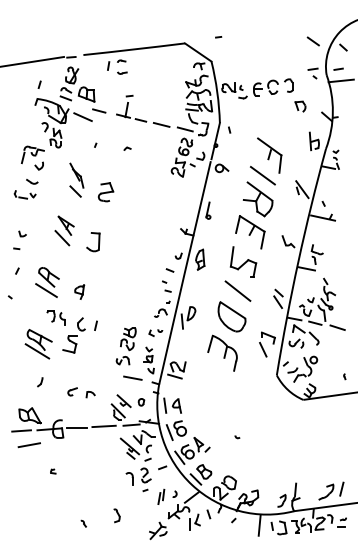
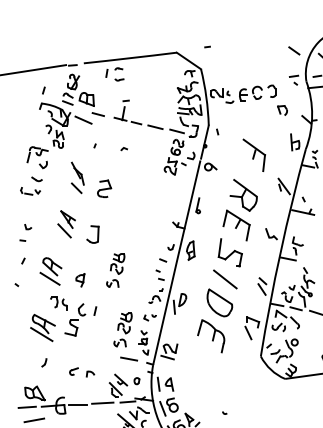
line: (262, 175) -> (247, 173), removed
part: (117, 281) -> (115, 270), added

